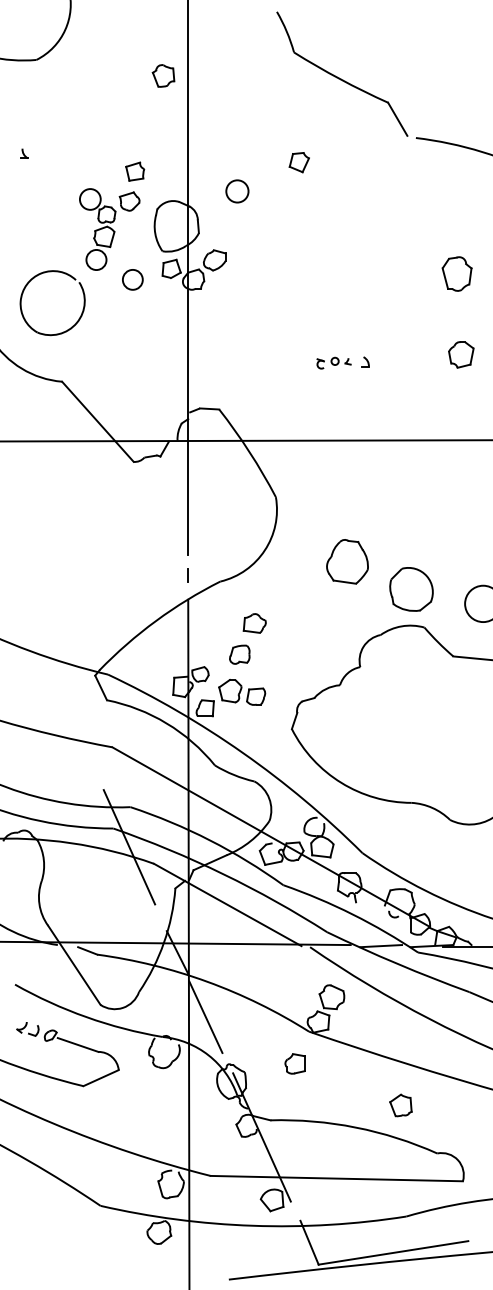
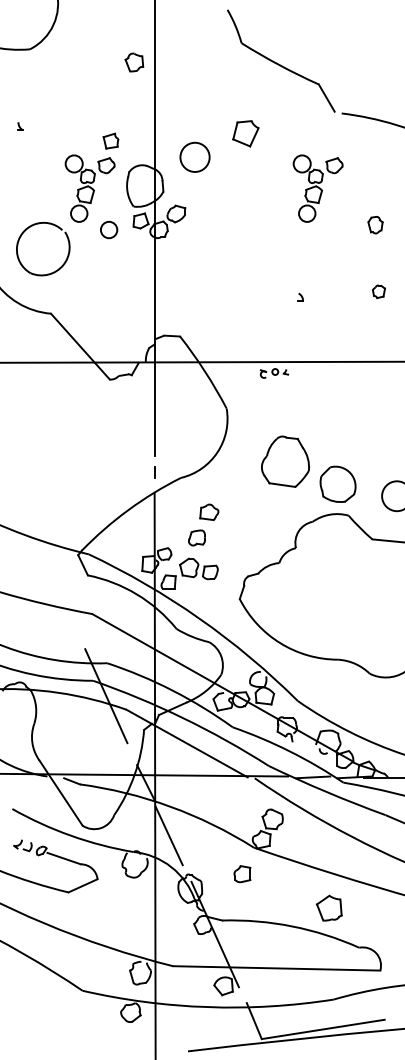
part: (298, 162) -> (245, 133), size x1.6
circle: (236, 191) -> (194, 157), size x1.6
part: (386, 229) -> (317, 188), added
part: (457, 273) -> (375, 224), size x0.6
part: (460, 354) -> (378, 291), size x0.6
part: (334, 363) -> (274, 373), moved
part: (347, 561) -> (285, 461), size x1.4
part: (401, 1105) -> (329, 908), size x1.4

